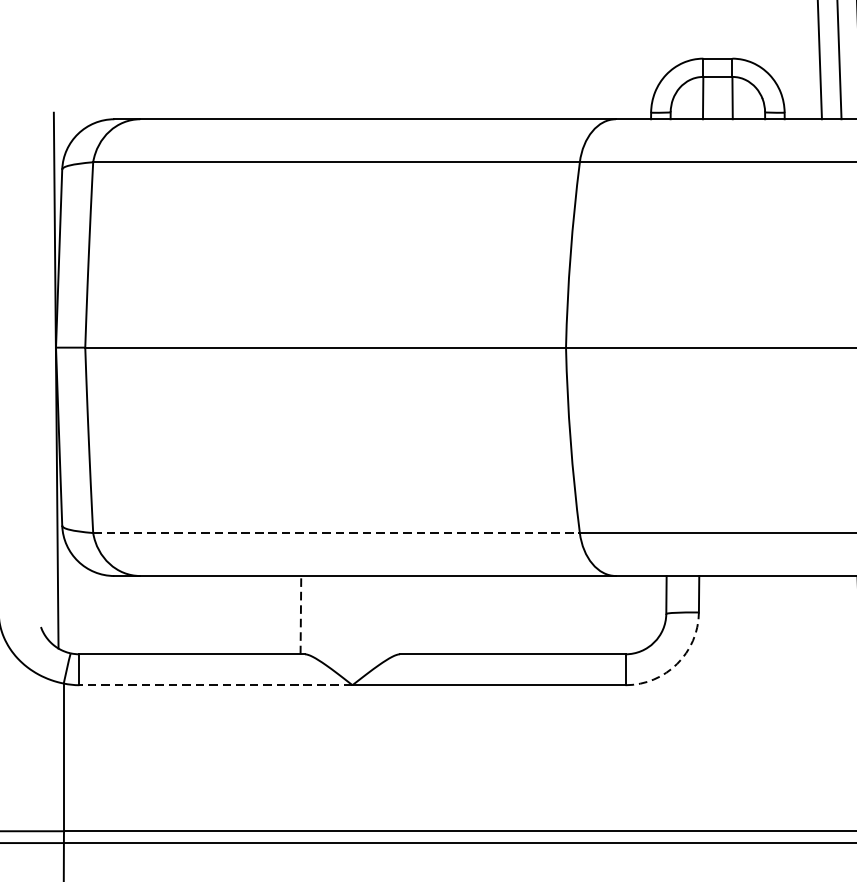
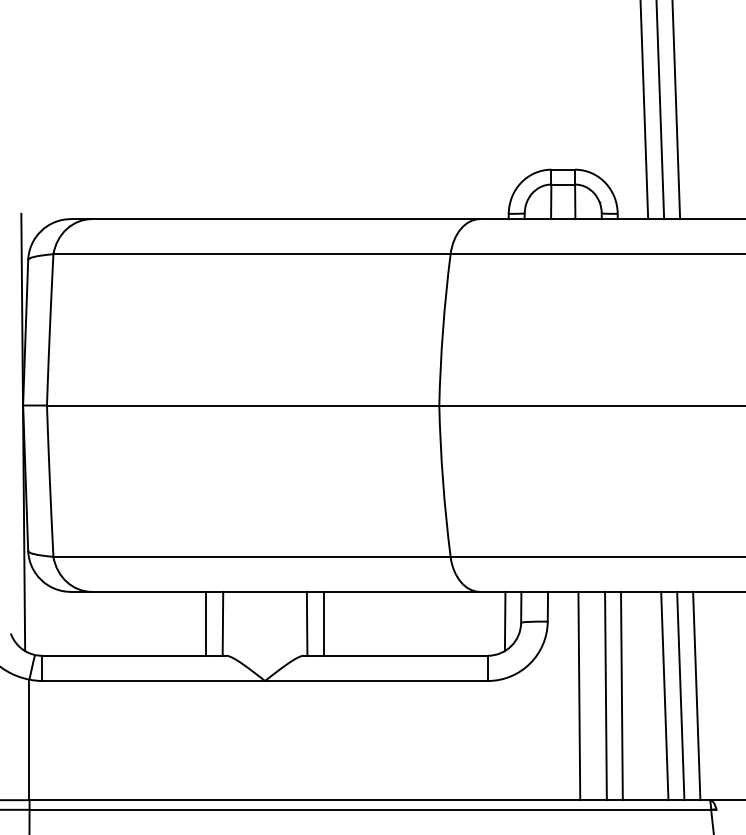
line: (337, 532) -> (252, 556), dashed -> solid
line: (645, 612) -> (504, 621), added
line: (280, 614) -> (206, 623), added
line: (300, 614) -> (222, 623), dashed -> solid
line: (403, 614) -> (306, 623), added
line: (424, 614) -> (323, 623), added
arc: (677, 663) -> (530, 663), dashed -> solid
line: (215, 685) -> (153, 681), dashed -> solid
line: (737, 702) -> (579, 695), added
line: (769, 702) -> (605, 695), added
line: (789, 702) -> (621, 695), added
line: (841, 702) -> (664, 695), added

